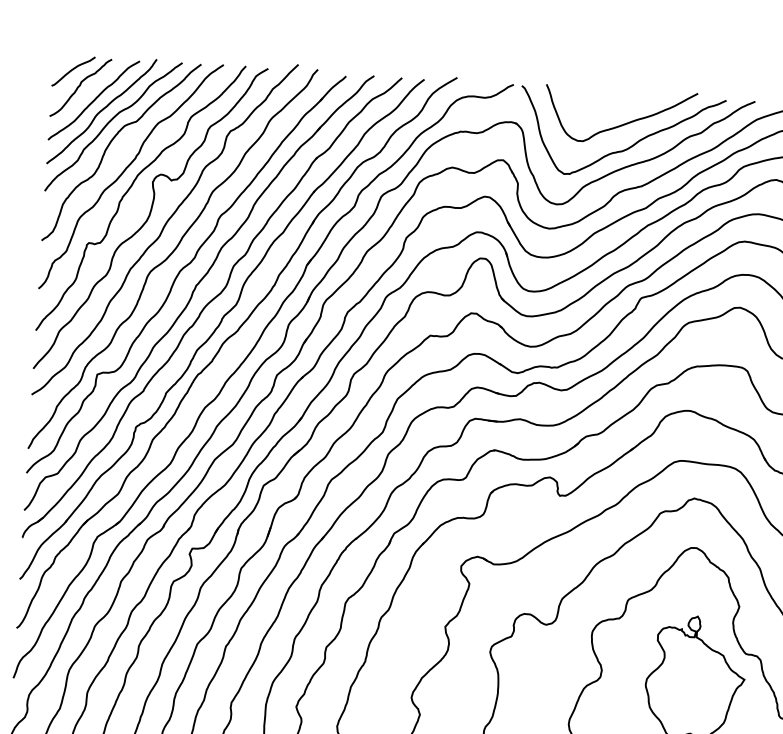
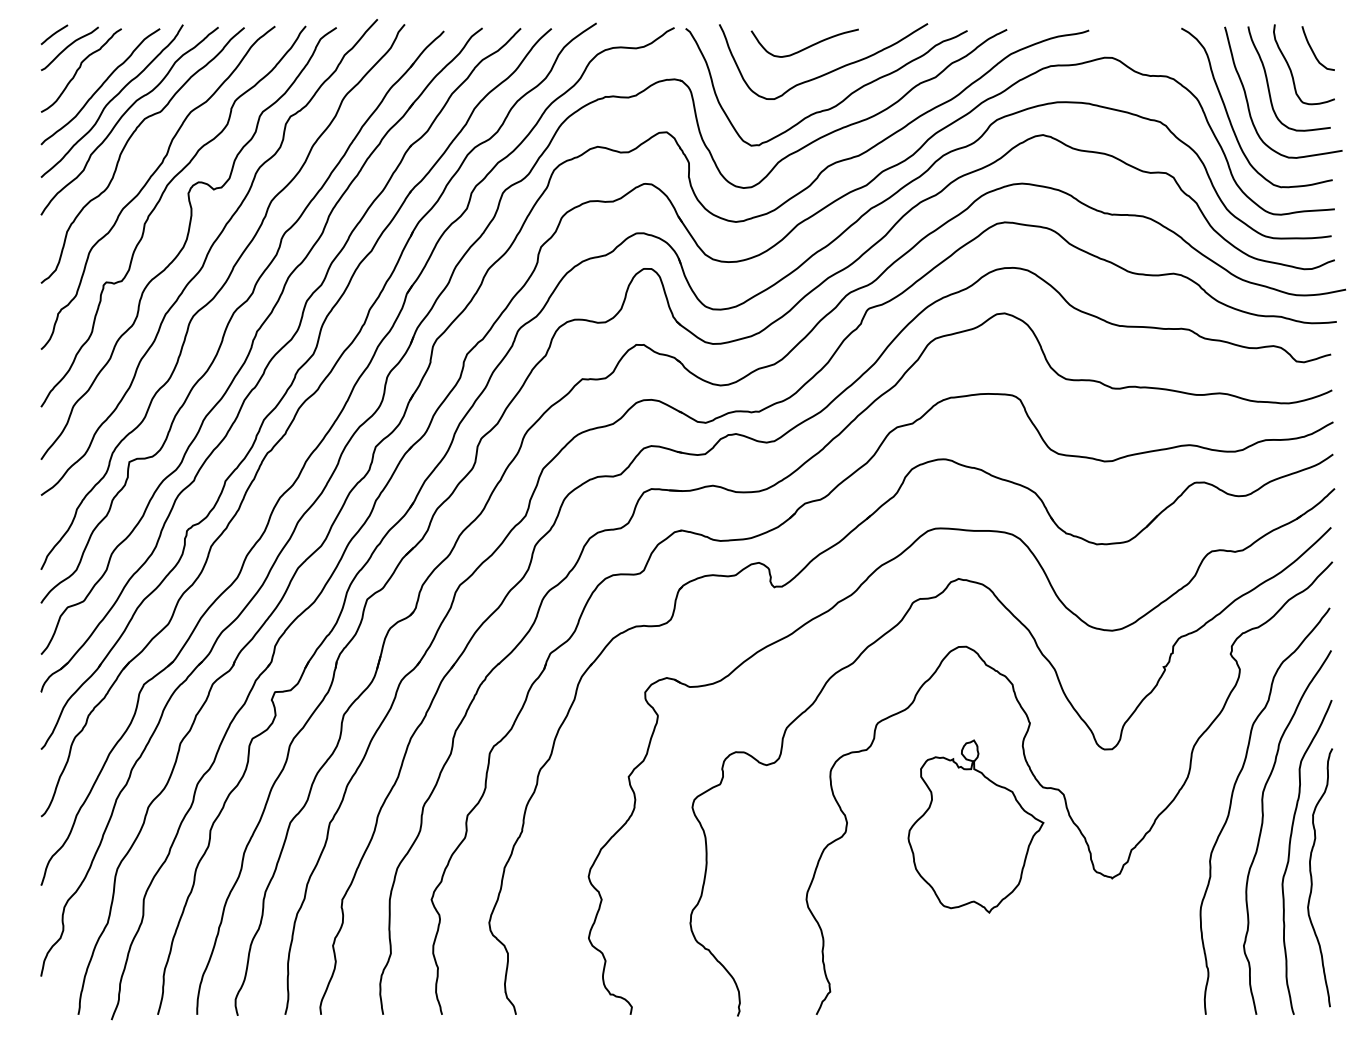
line: (62, 60) -> (54, 34), added
curve: (609, 104) -> (807, 46), added

